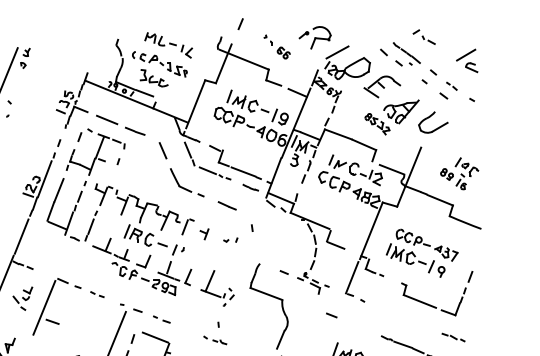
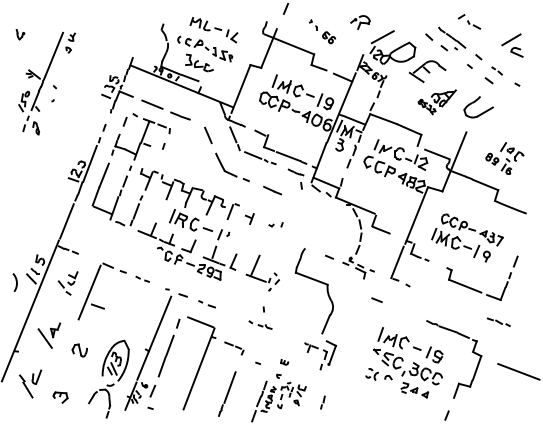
part: (315, 37) -> (360, 22), size x0.6
part: (391, 117) -> (436, 102), size x0.7
line: (252, 227) -> (301, 185), moved

